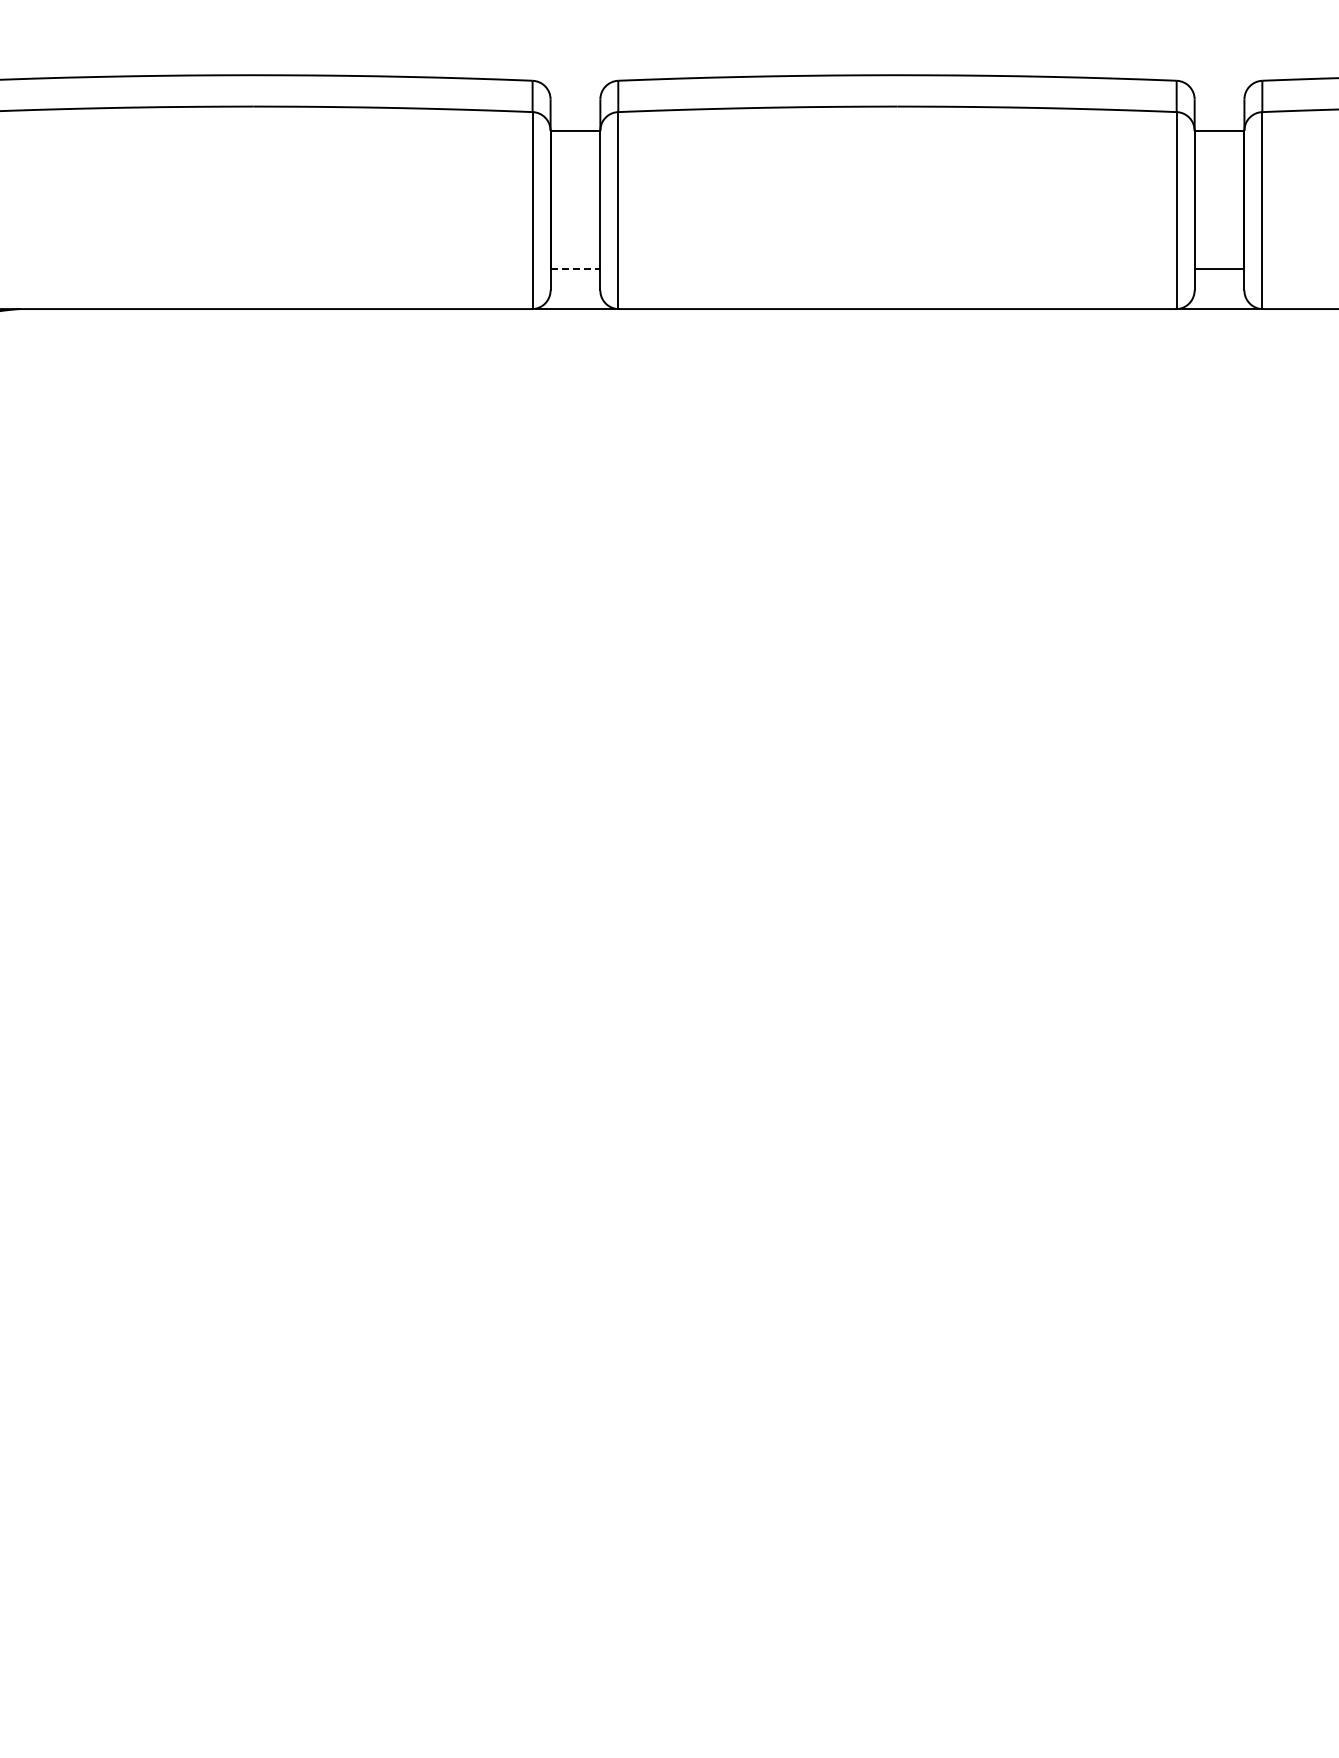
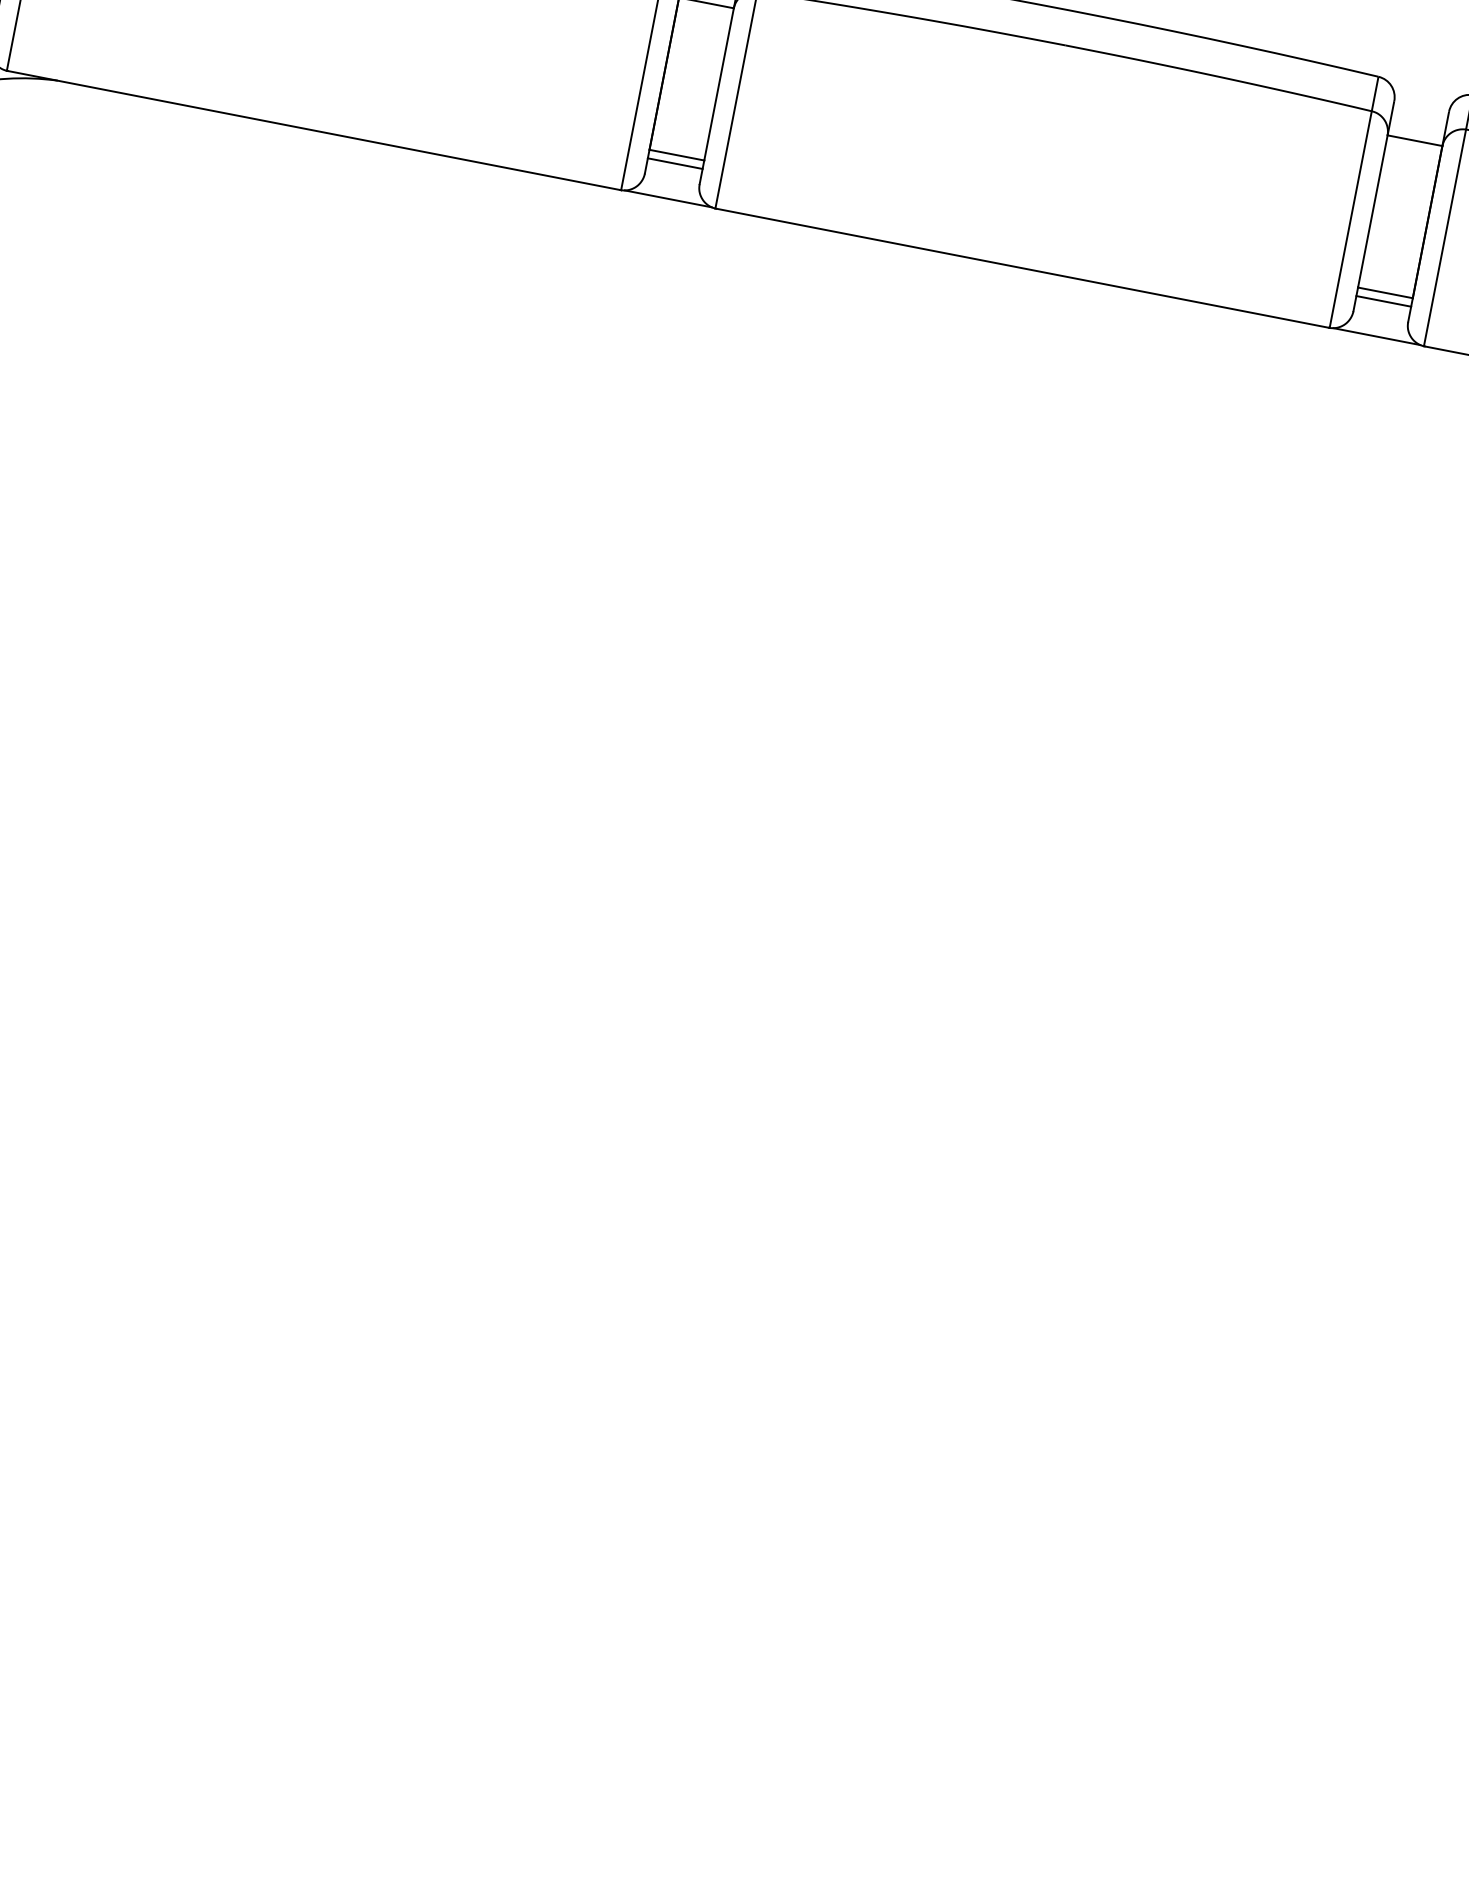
line: (575, 268) -> (677, 154), dashed -> solid
line: (575, 276) -> (675, 163), added
line: (1219, 276) -> (1383, 301), added

